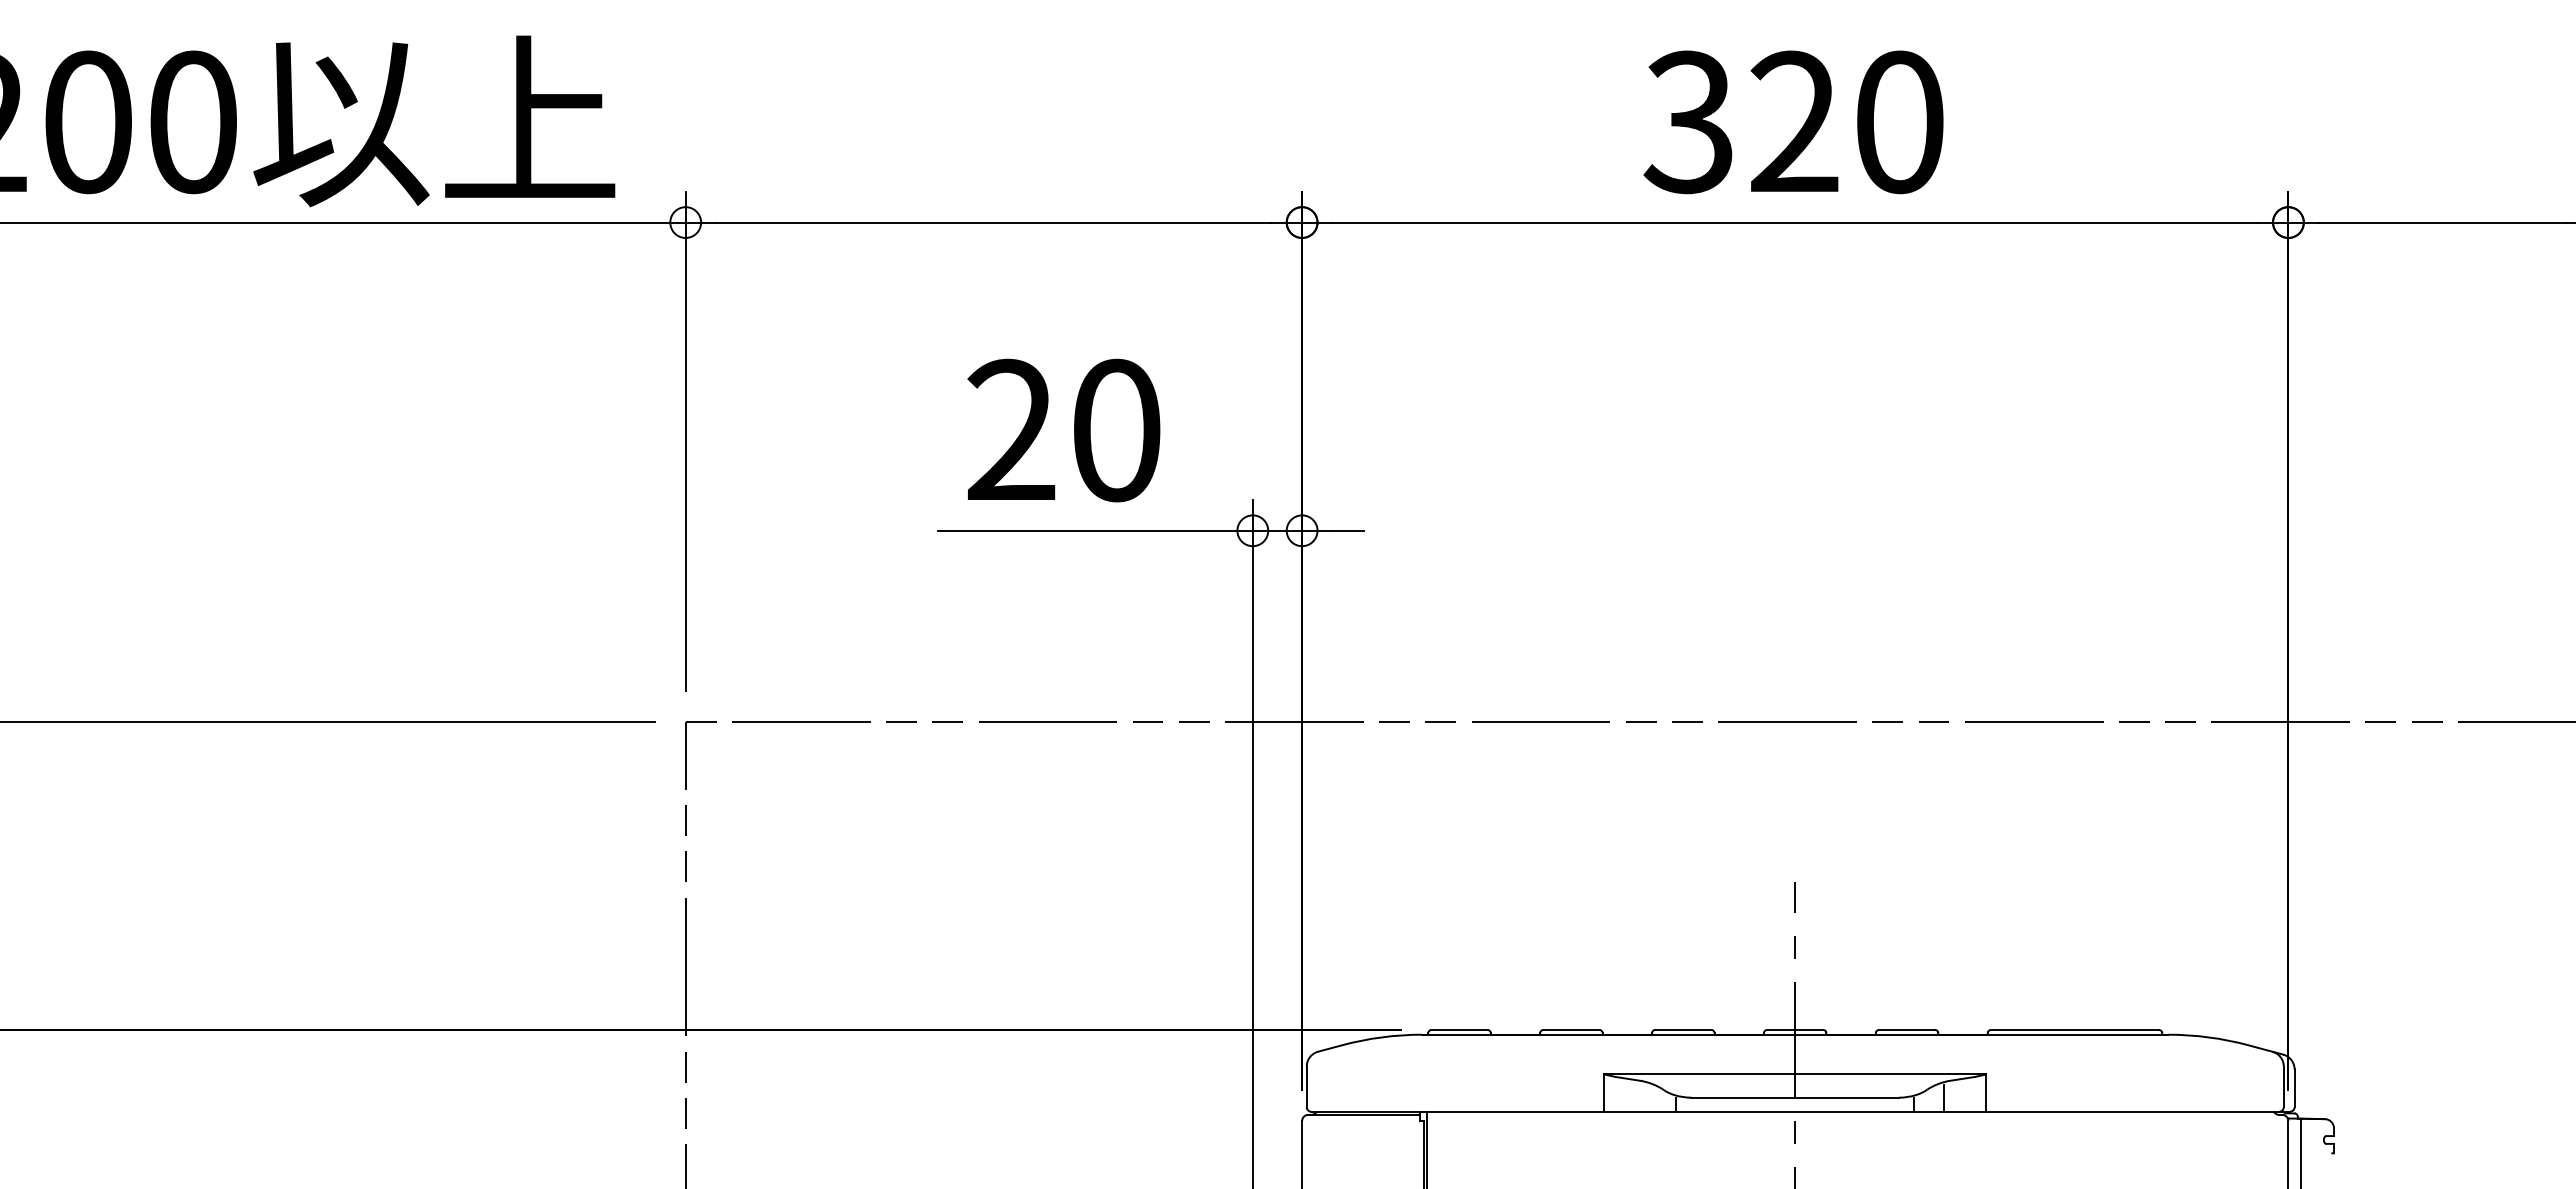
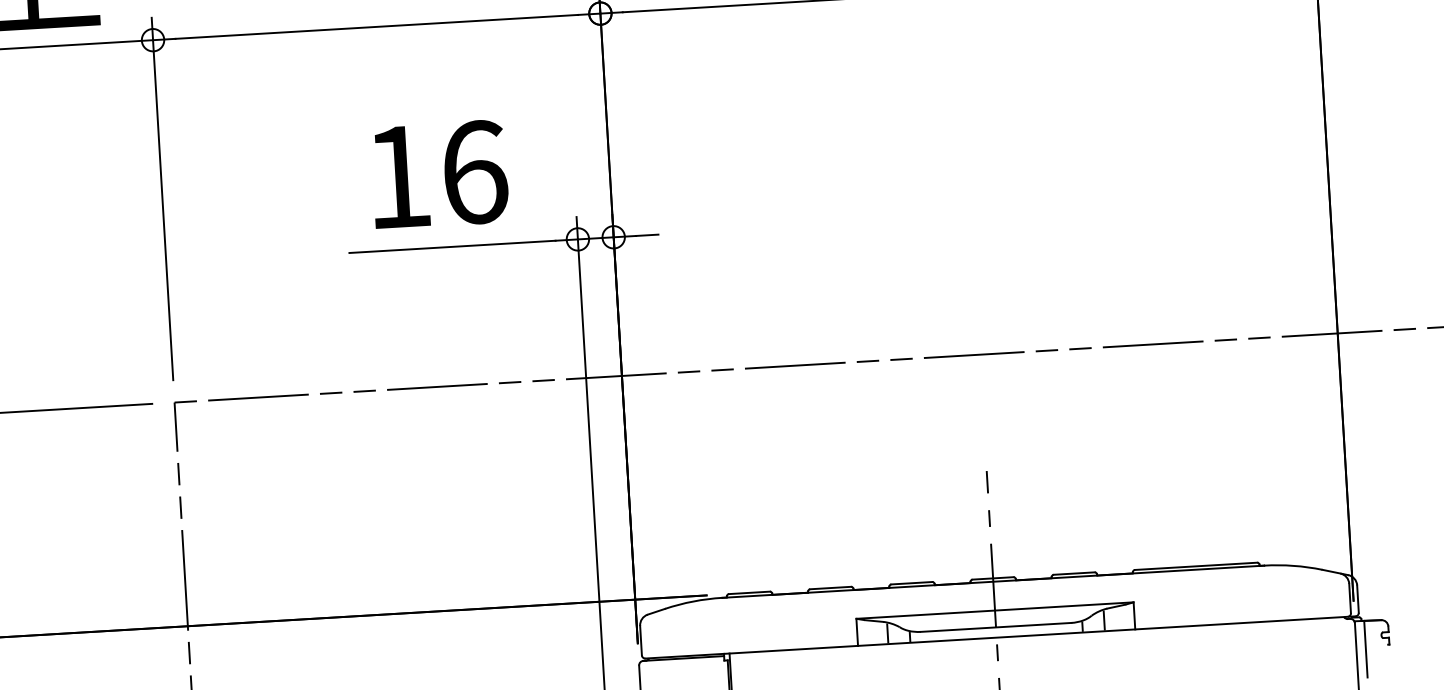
text: (1064, 430) -> (436, 174), 20 -> 16
line: (1646, 1096) -> (888, 632), added

